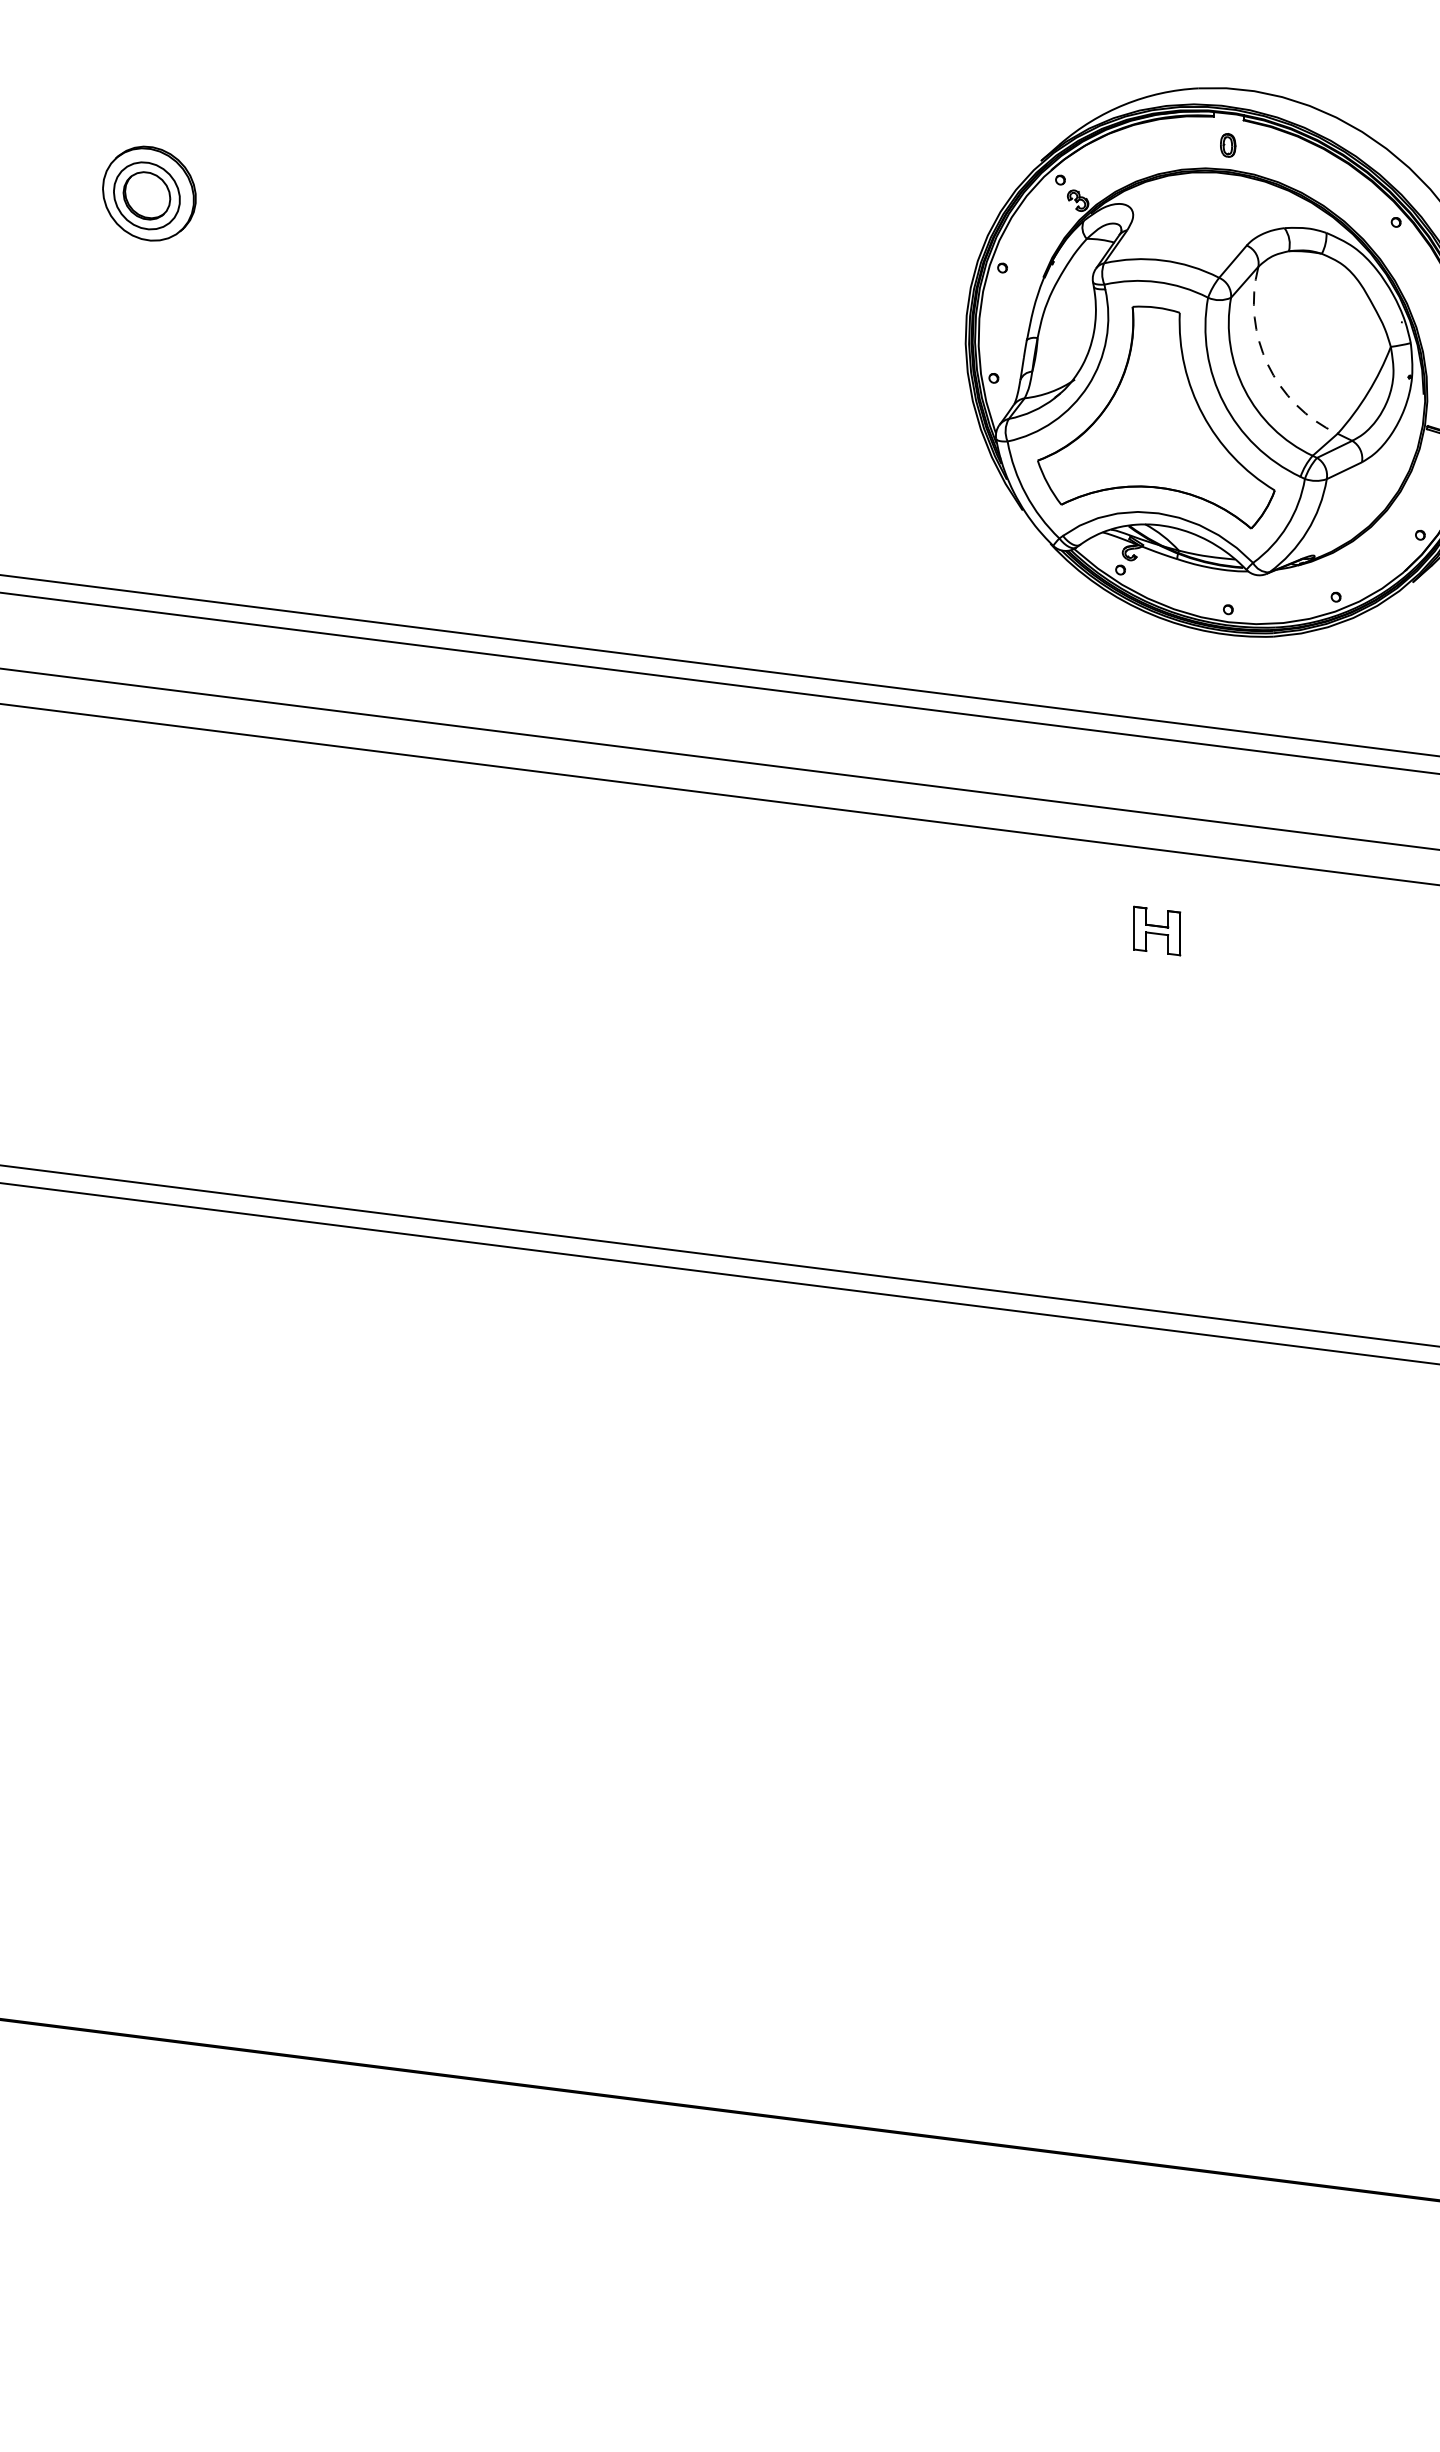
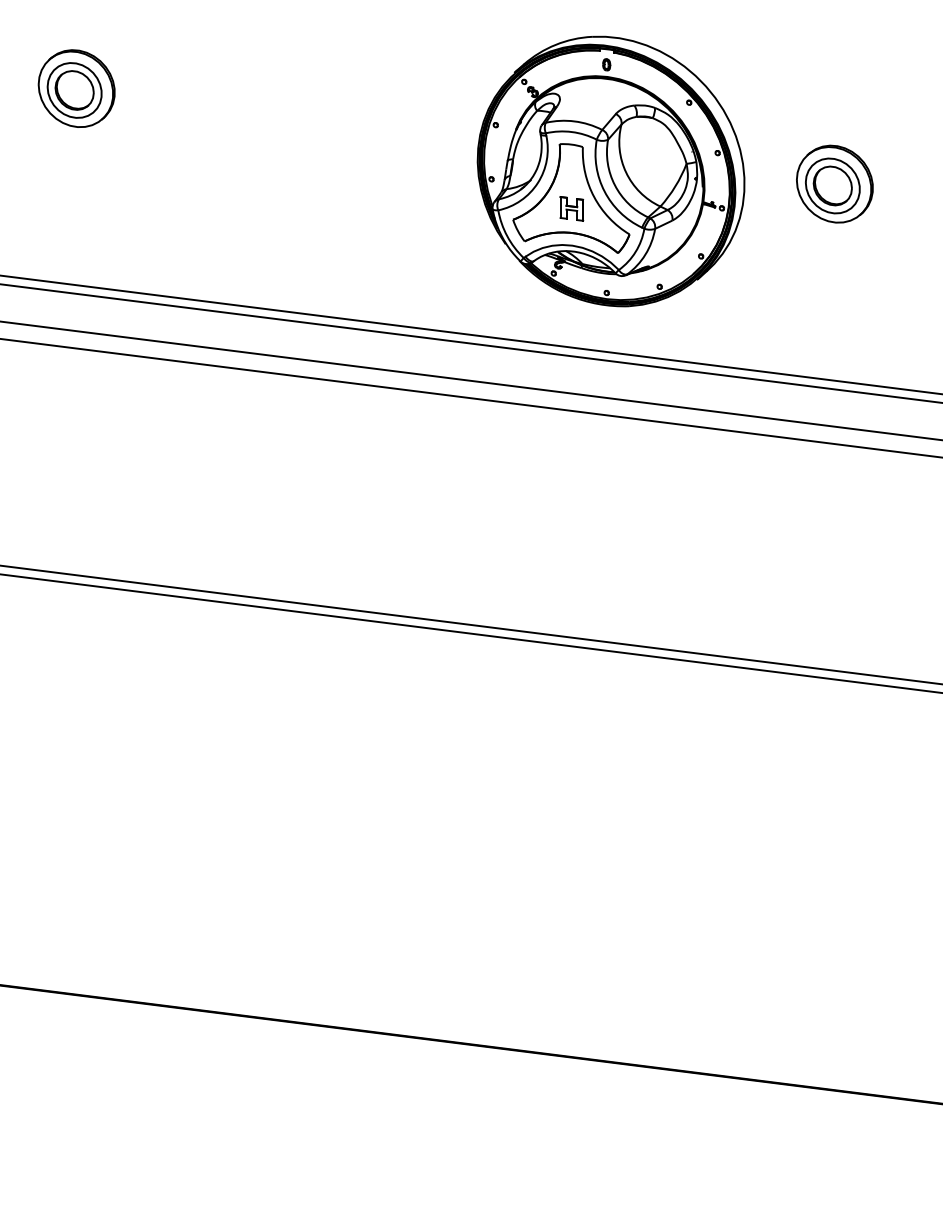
part: (149, 193) -> (76, 88), size x1.67
arc: (1268, 364) -> (626, 172), dashed -> solid
part: (1156, 930) -> (571, 208), moved

